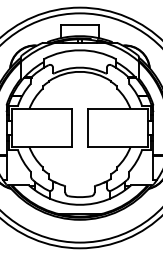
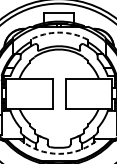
arc: (79, 50) -> (58, 32), solid -> dashed
arc: (79, 204) -> (58, 153), solid -> dashed

